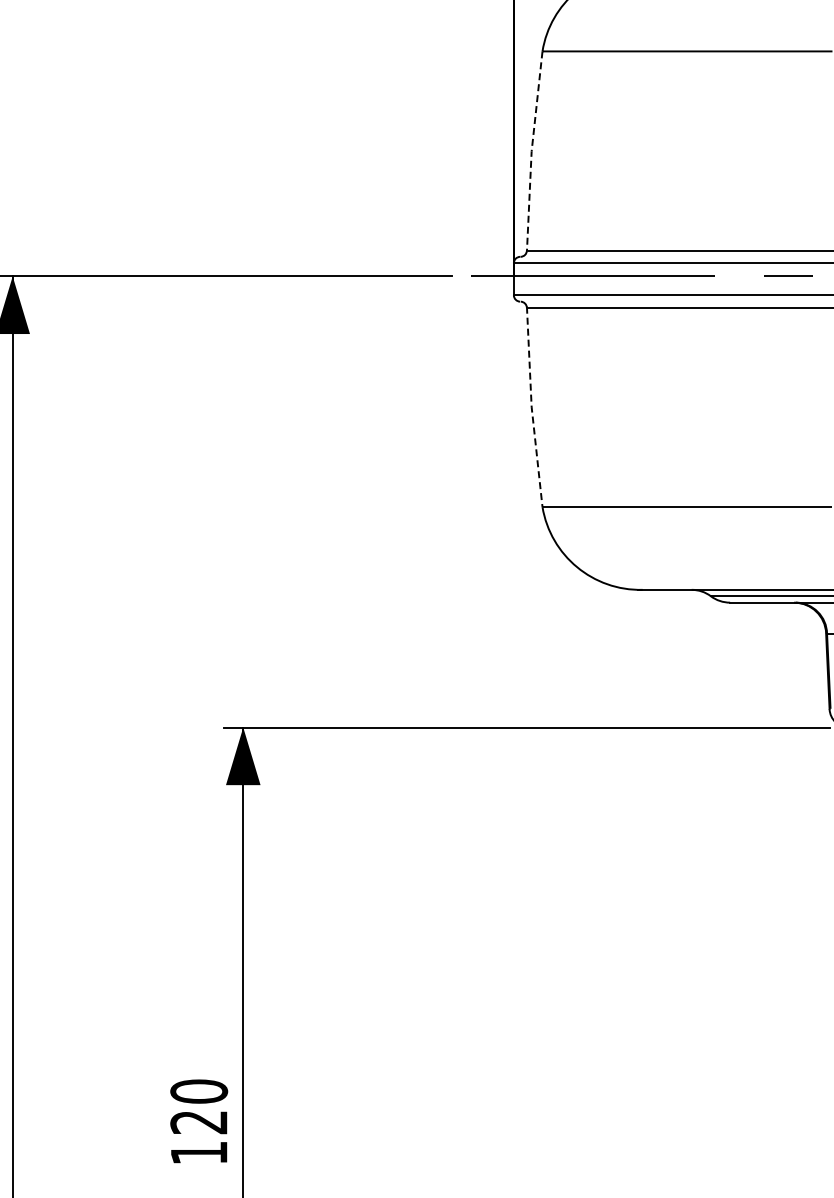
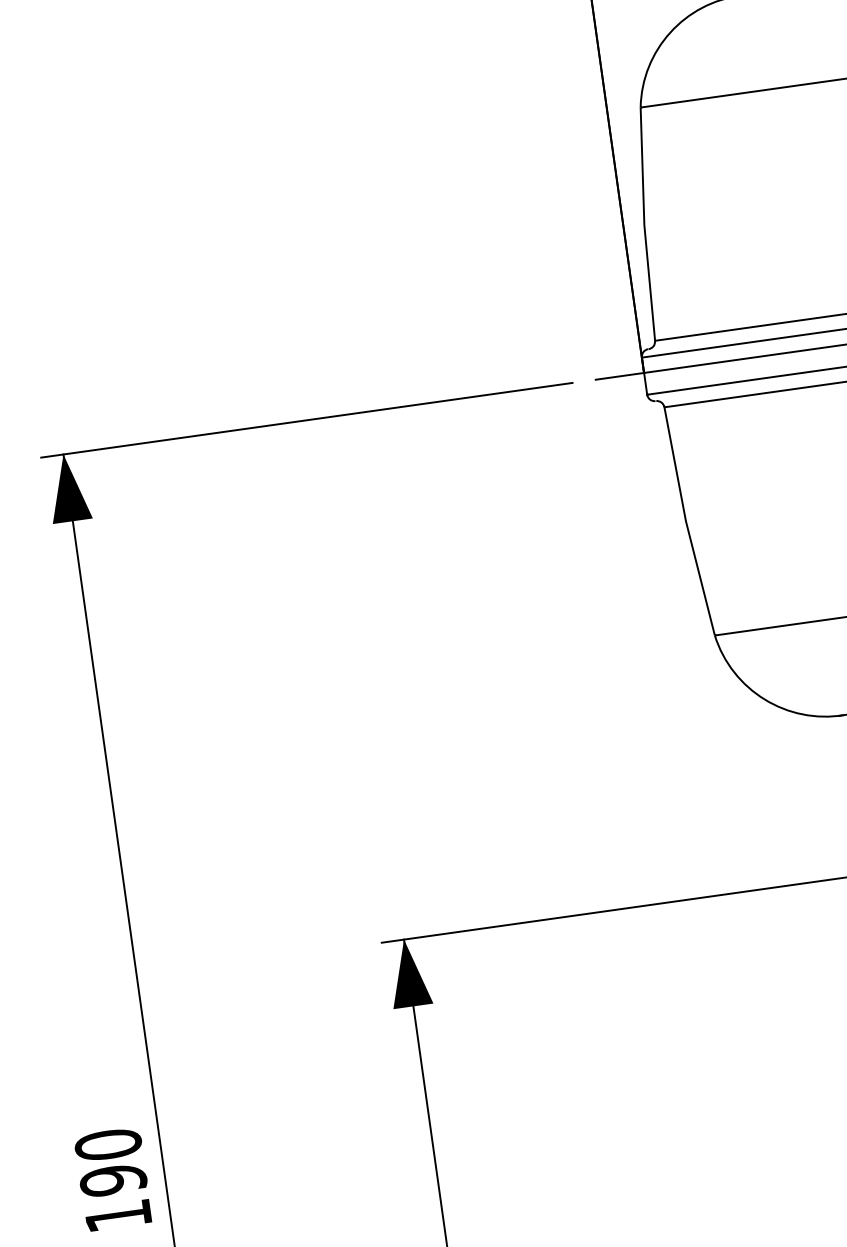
line: (531, 151) -> (644, 225), dashed -> solid
line: (531, 407) -> (685, 521), dashed -> solid

